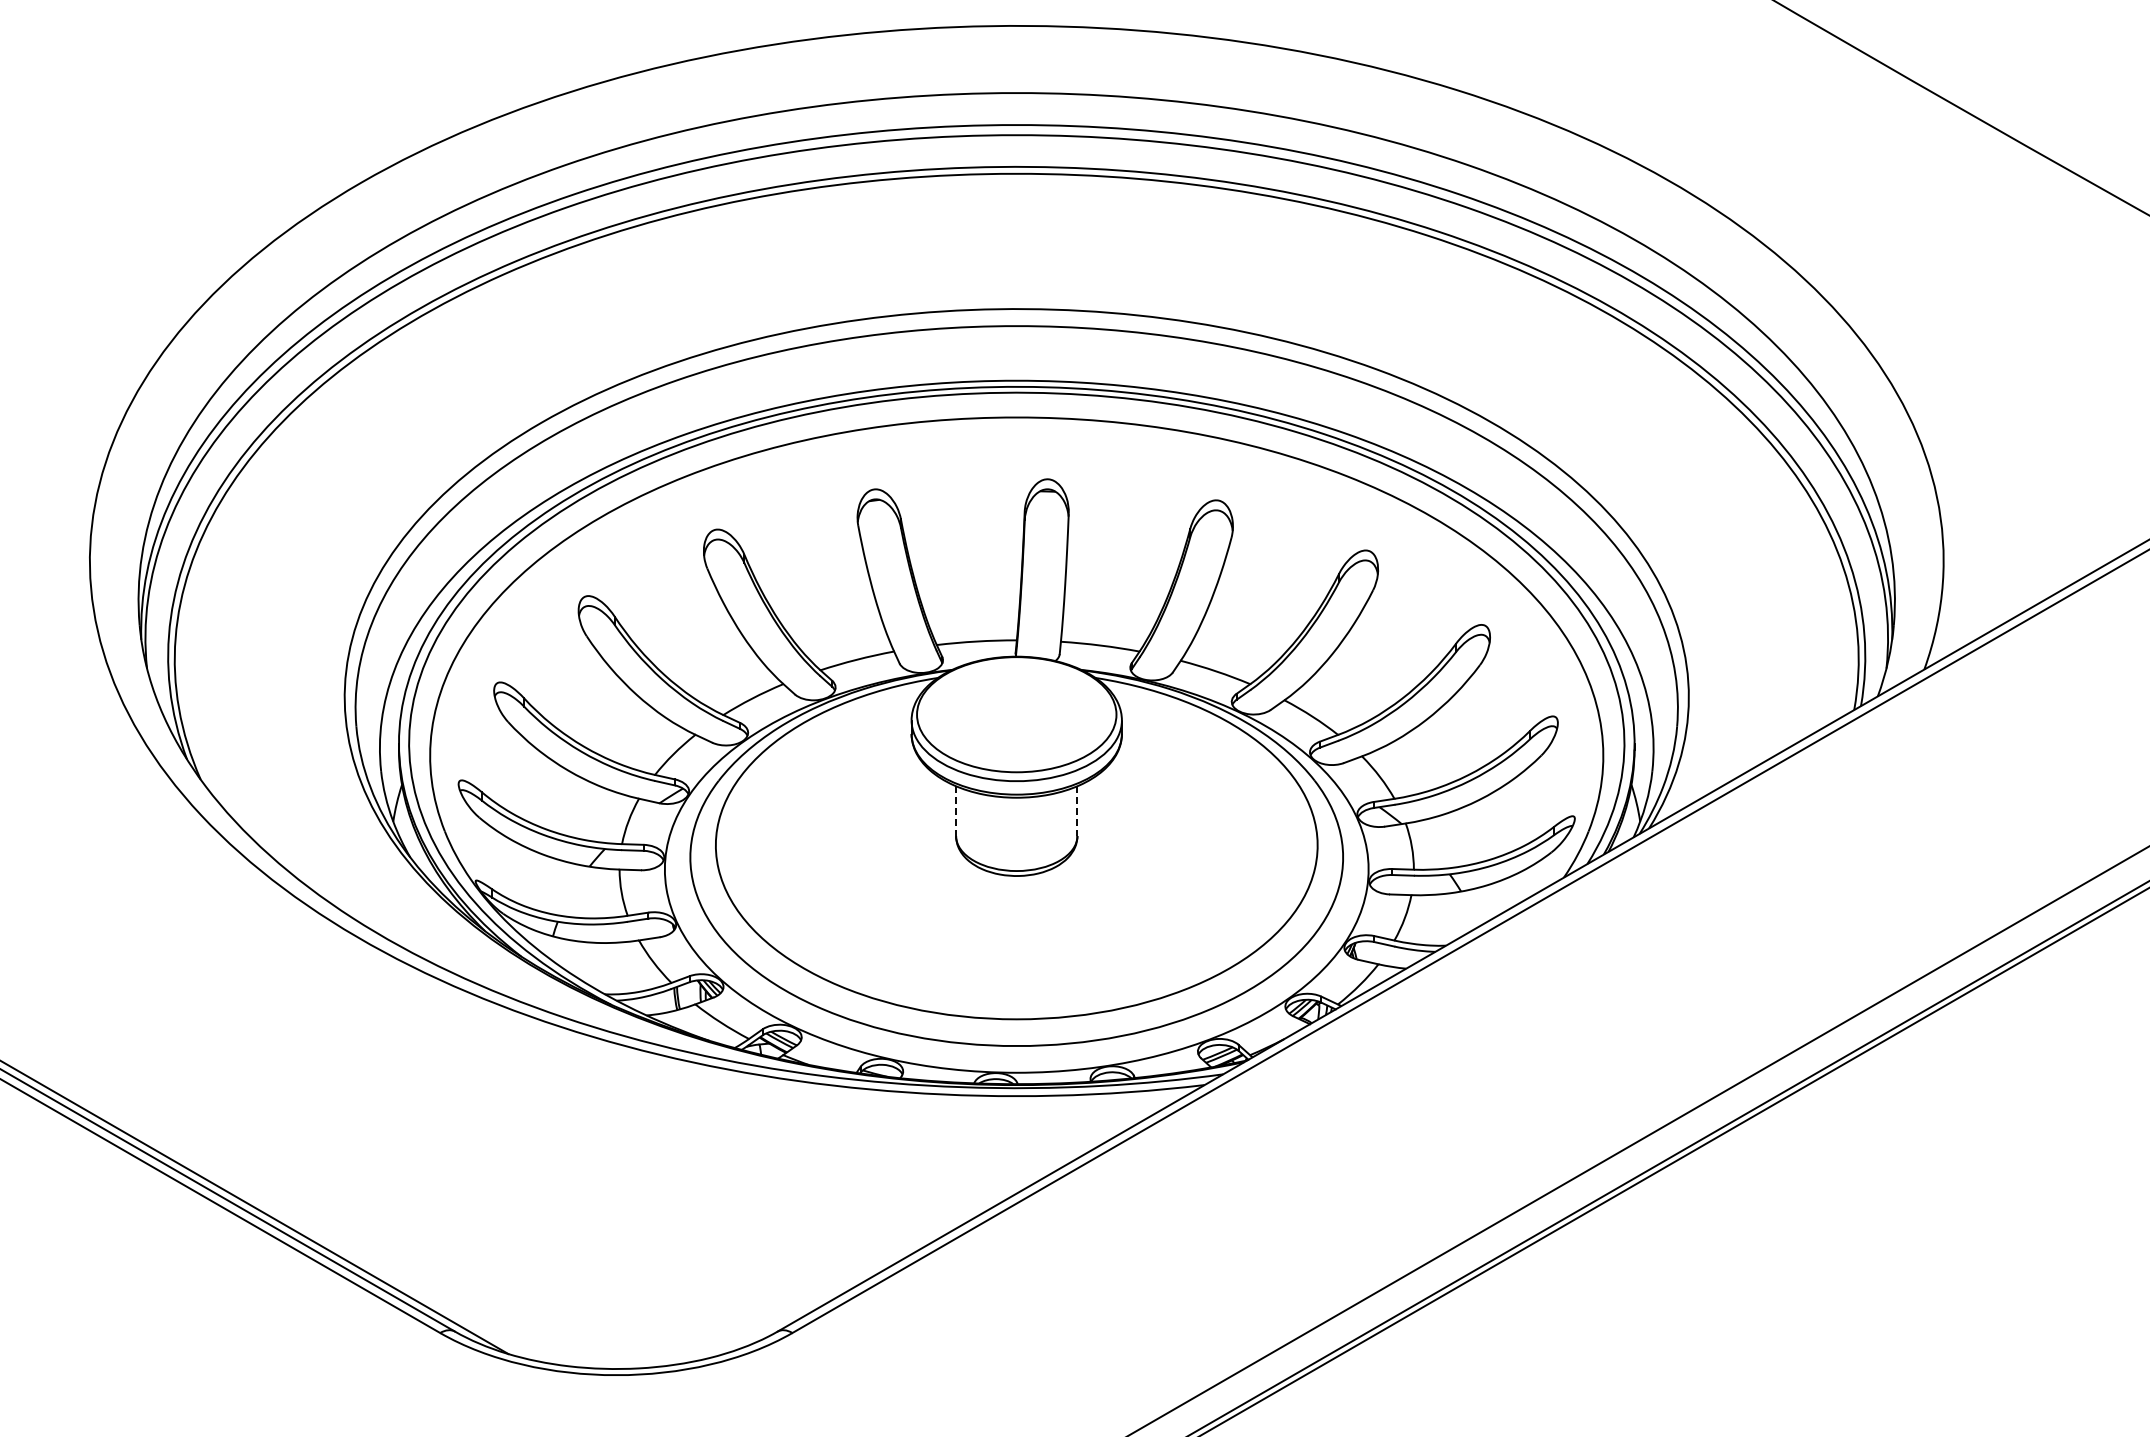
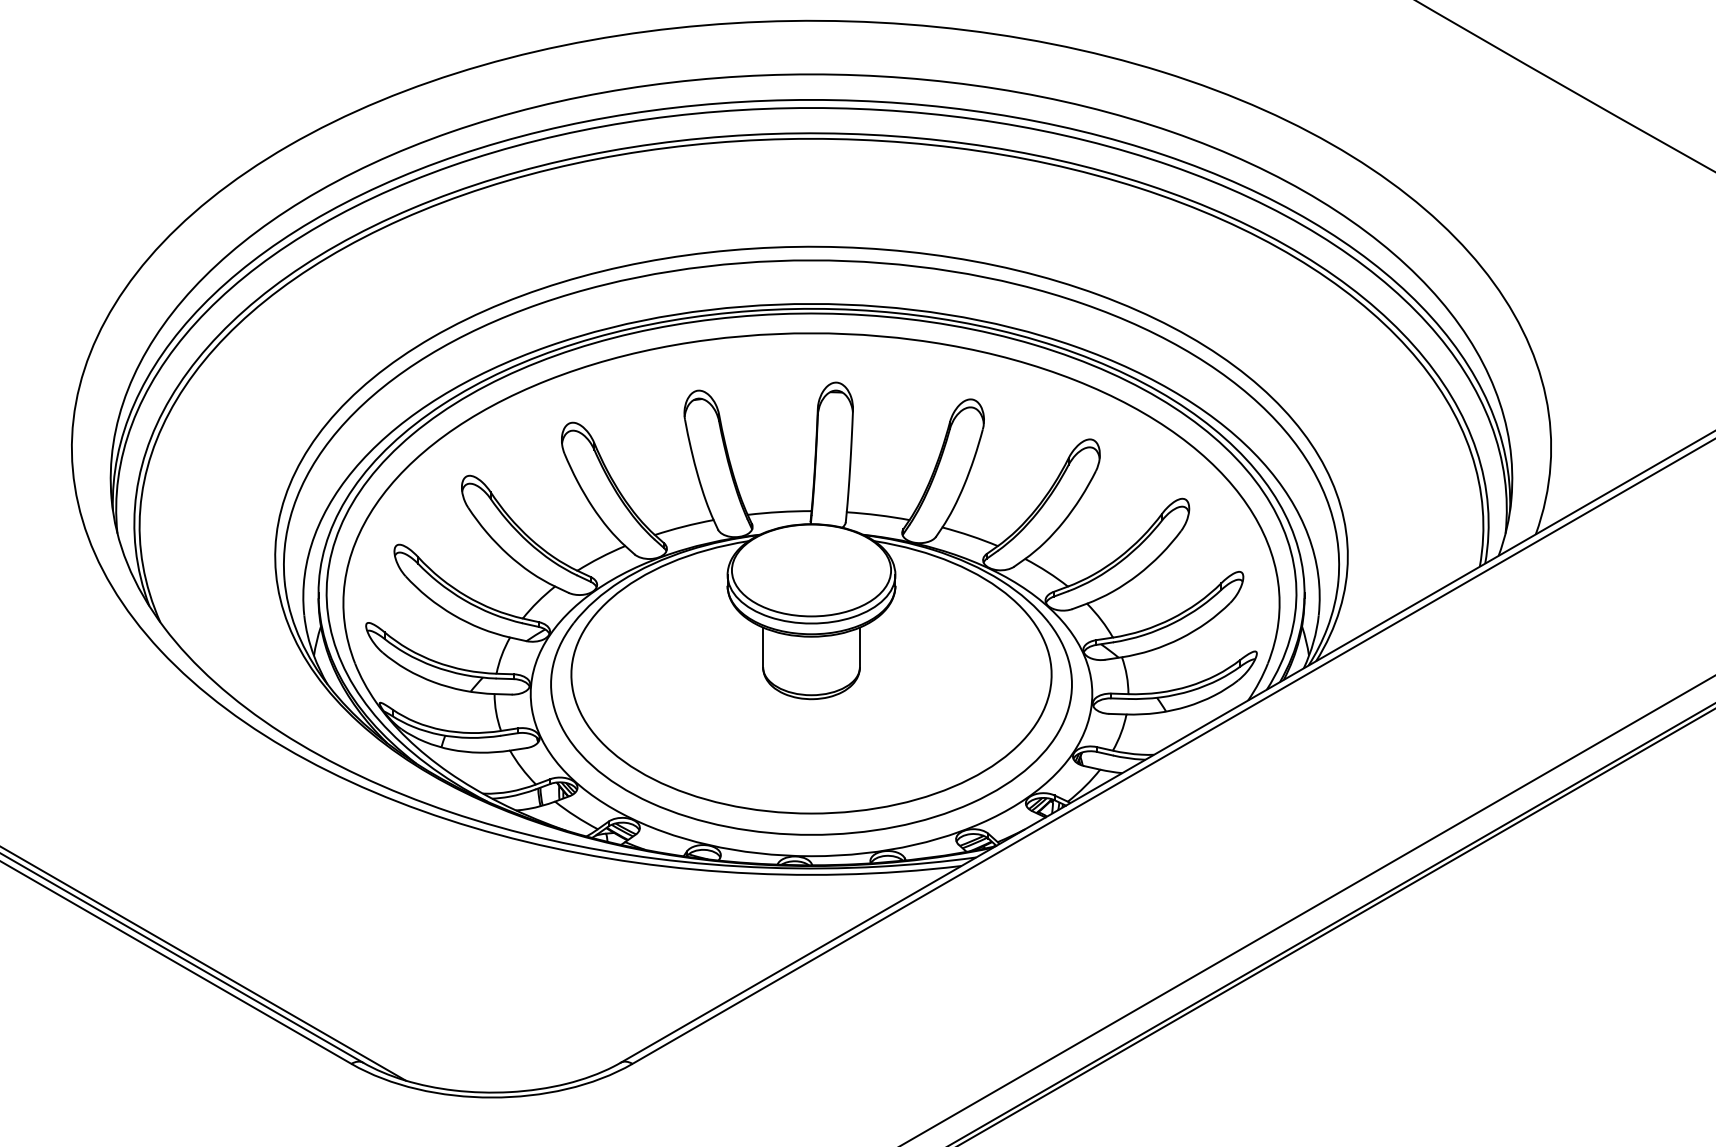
line: (956, 811) -> (763, 647), dashed -> solid
line: (1077, 811) -> (859, 647), dashed -> solid

